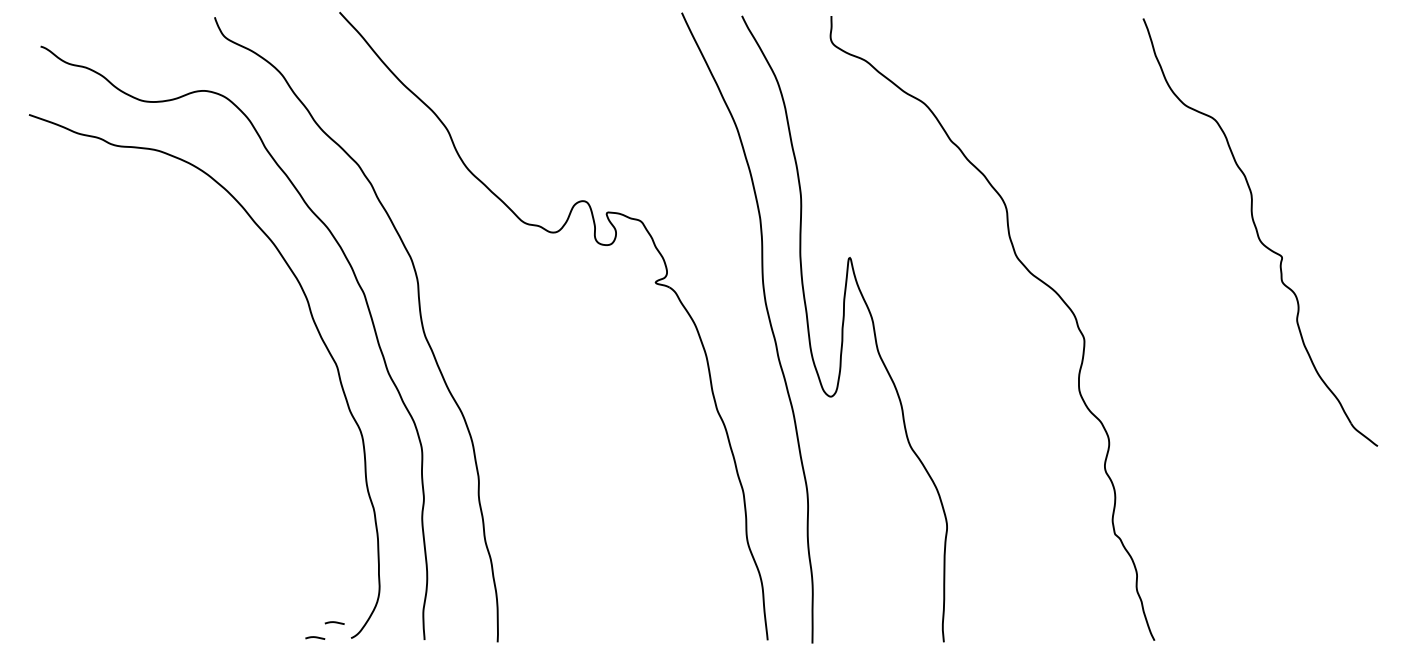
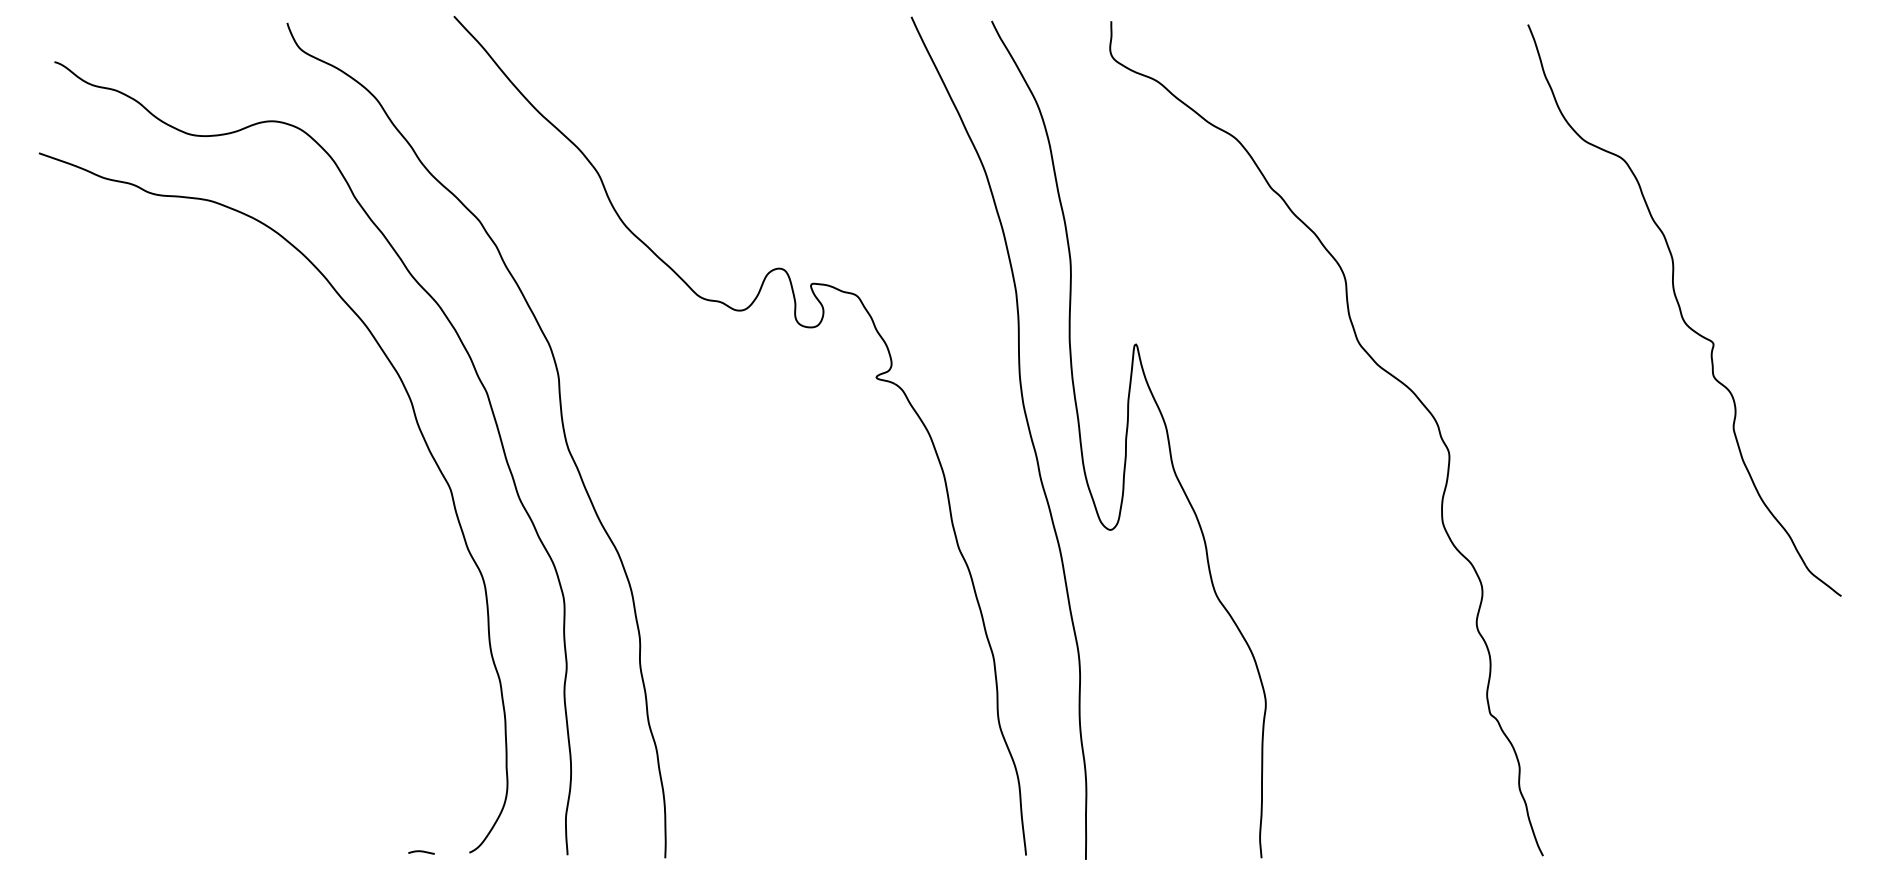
curve: (334, 623) -> (447, 832), removed

